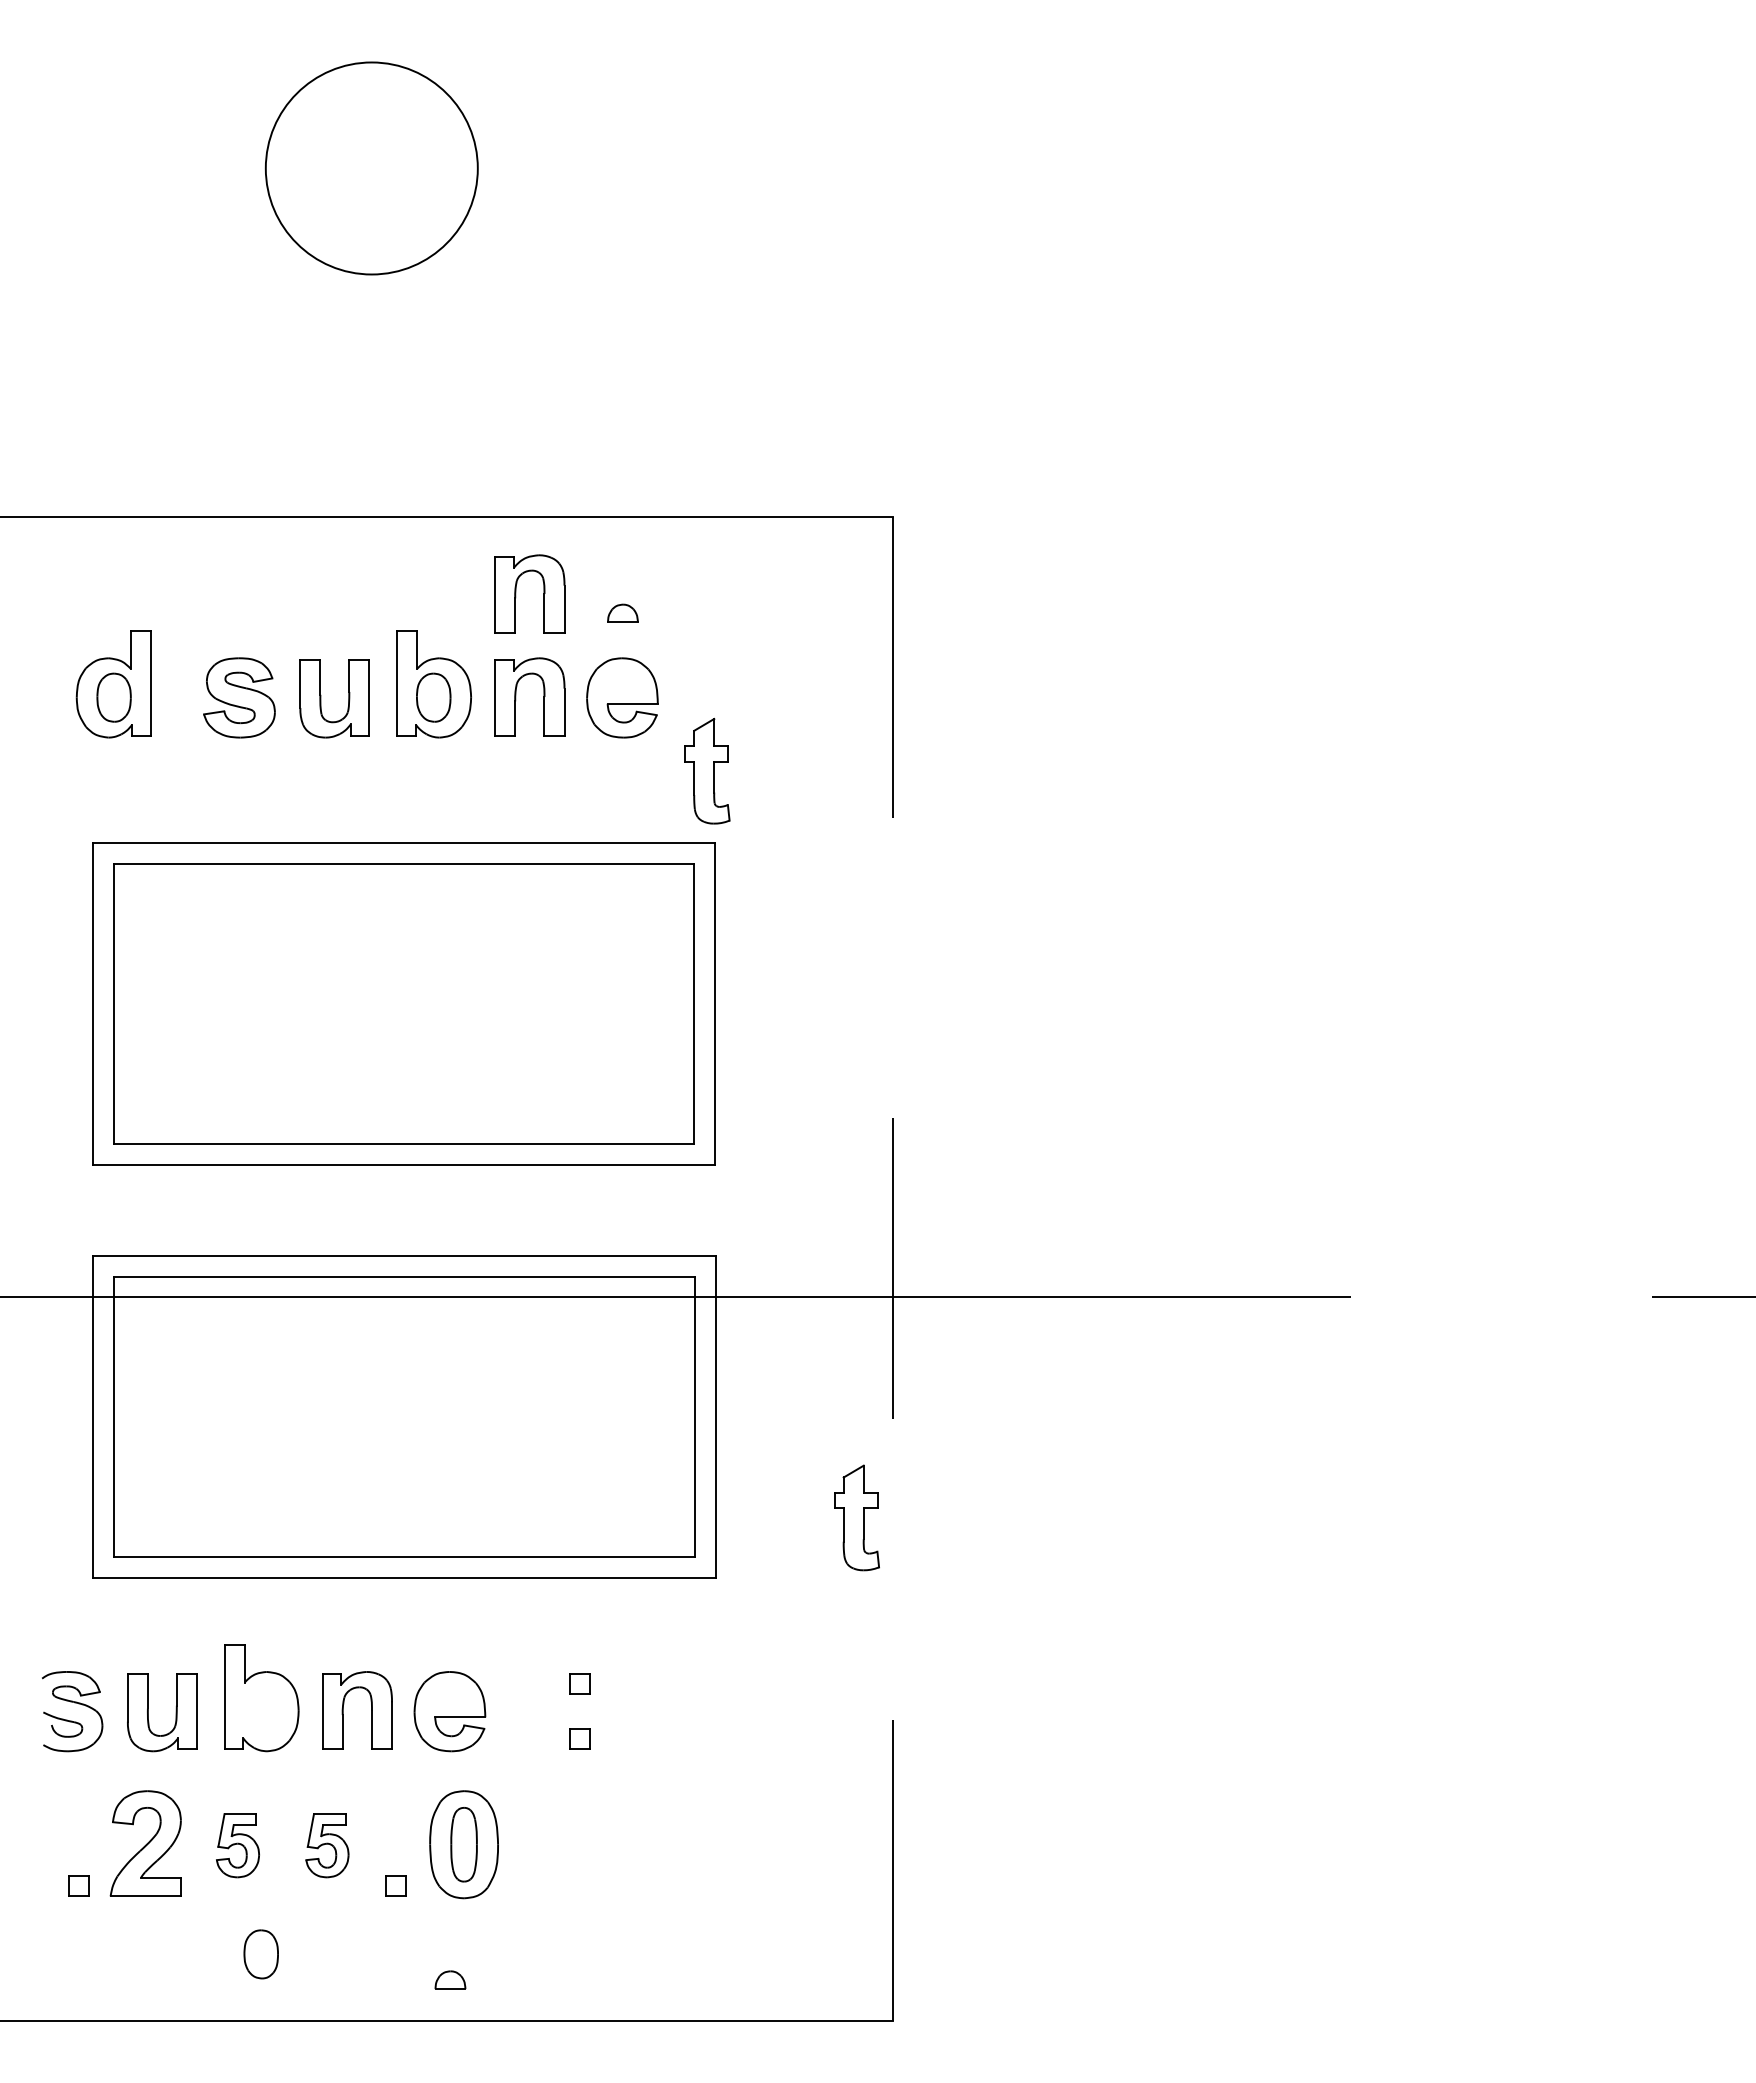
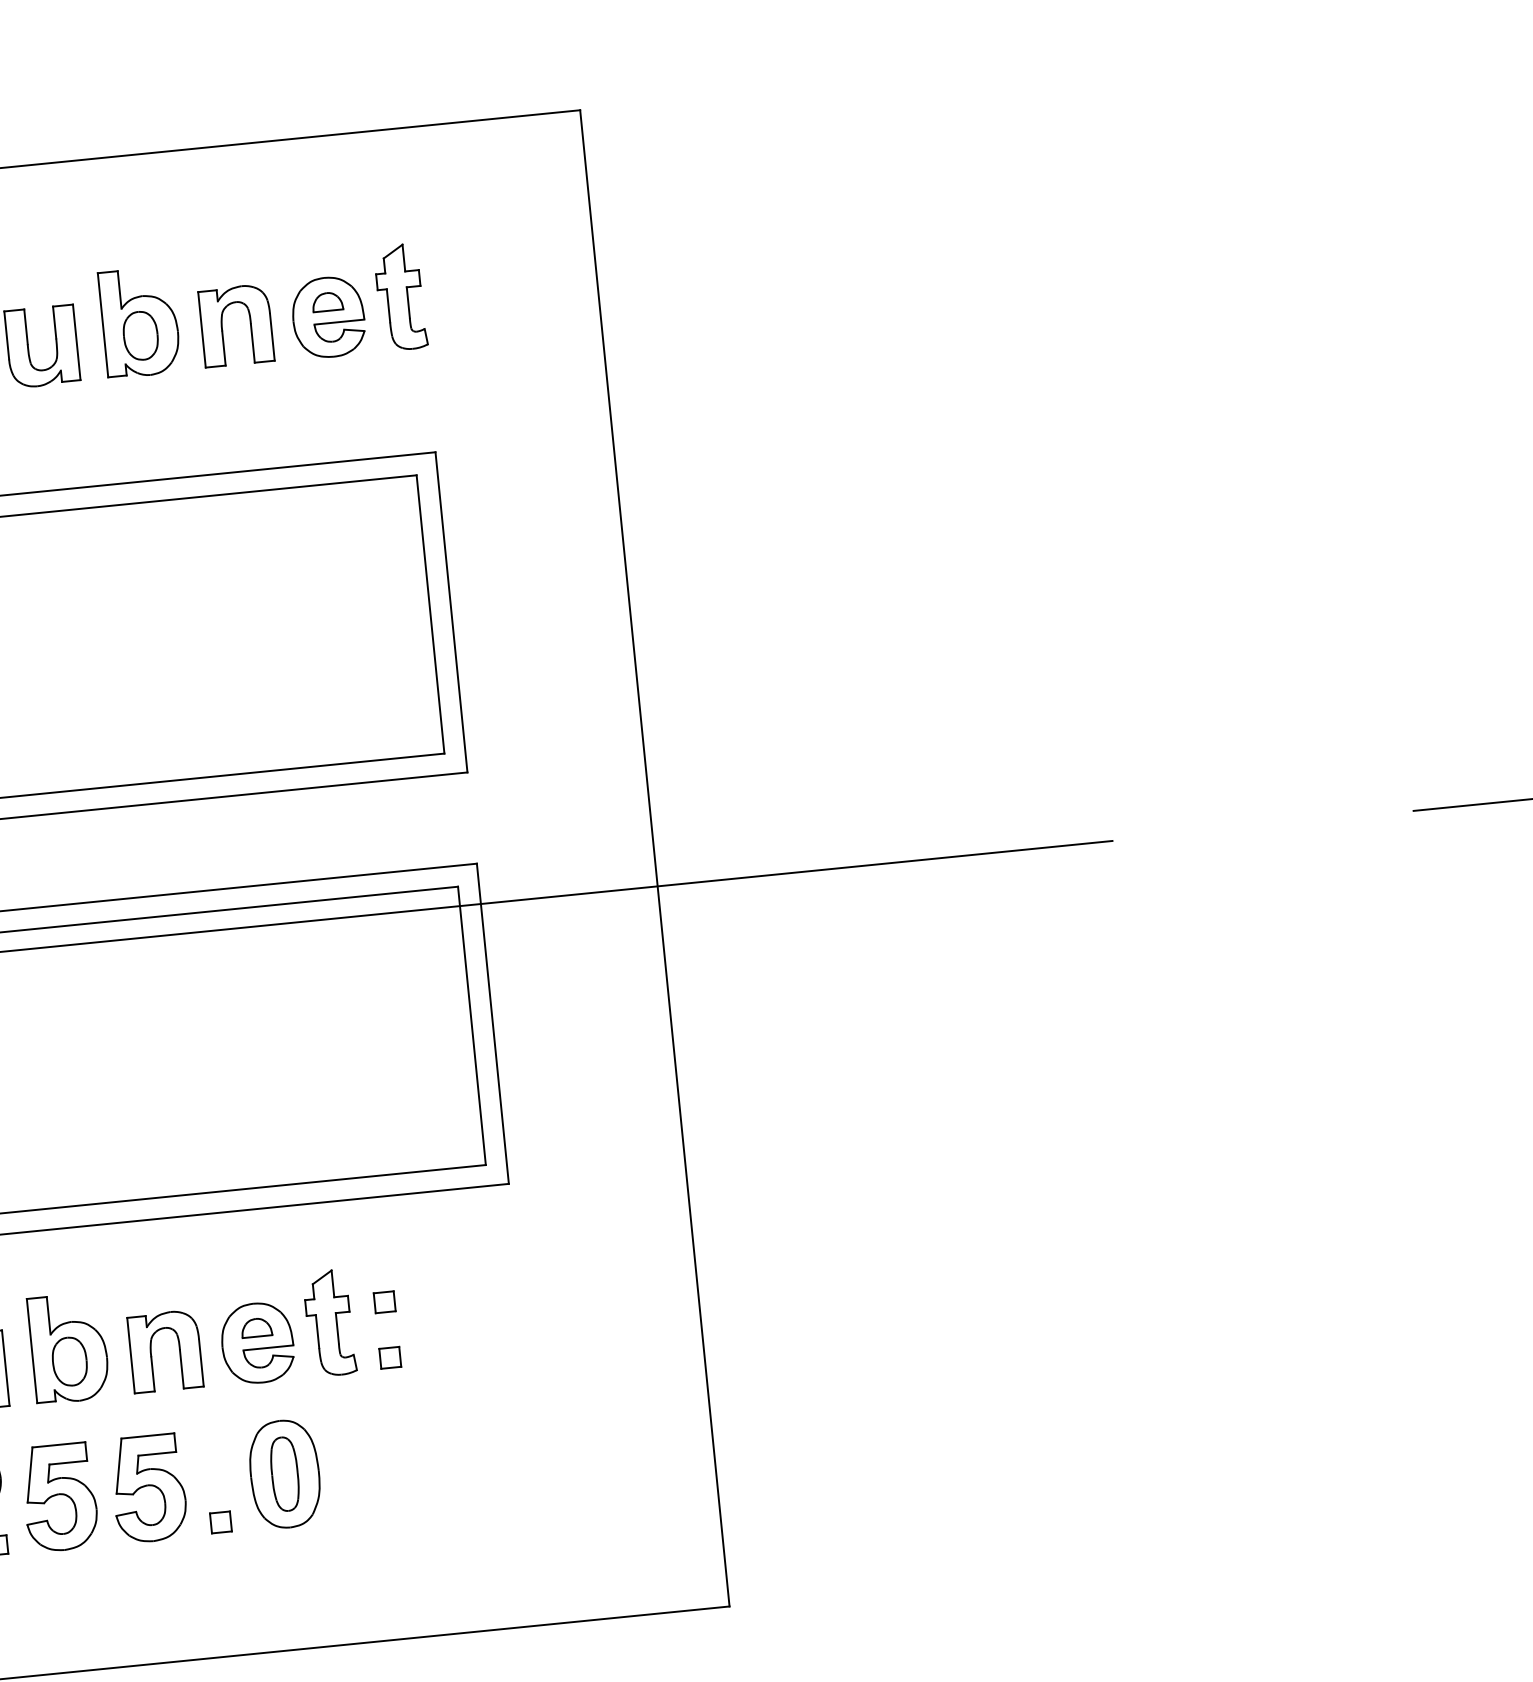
part: (516, 593) -> (212, 223), removed
part: (622, 612) -> (327, 300), moved
part: (707, 770) -> (400, 296), moved
line: (893, 1268) -> (654, 858), dashed -> solid
part: (856, 1517) -> (329, 1322), moved
part: (237, 1845) -> (59, 1497), size x1.67
part: (327, 1845) -> (149, 1488), size x1.67
part: (260, 1954) -> (69, 1361), moved
part: (450, 1979) -> (256, 1327), moved

